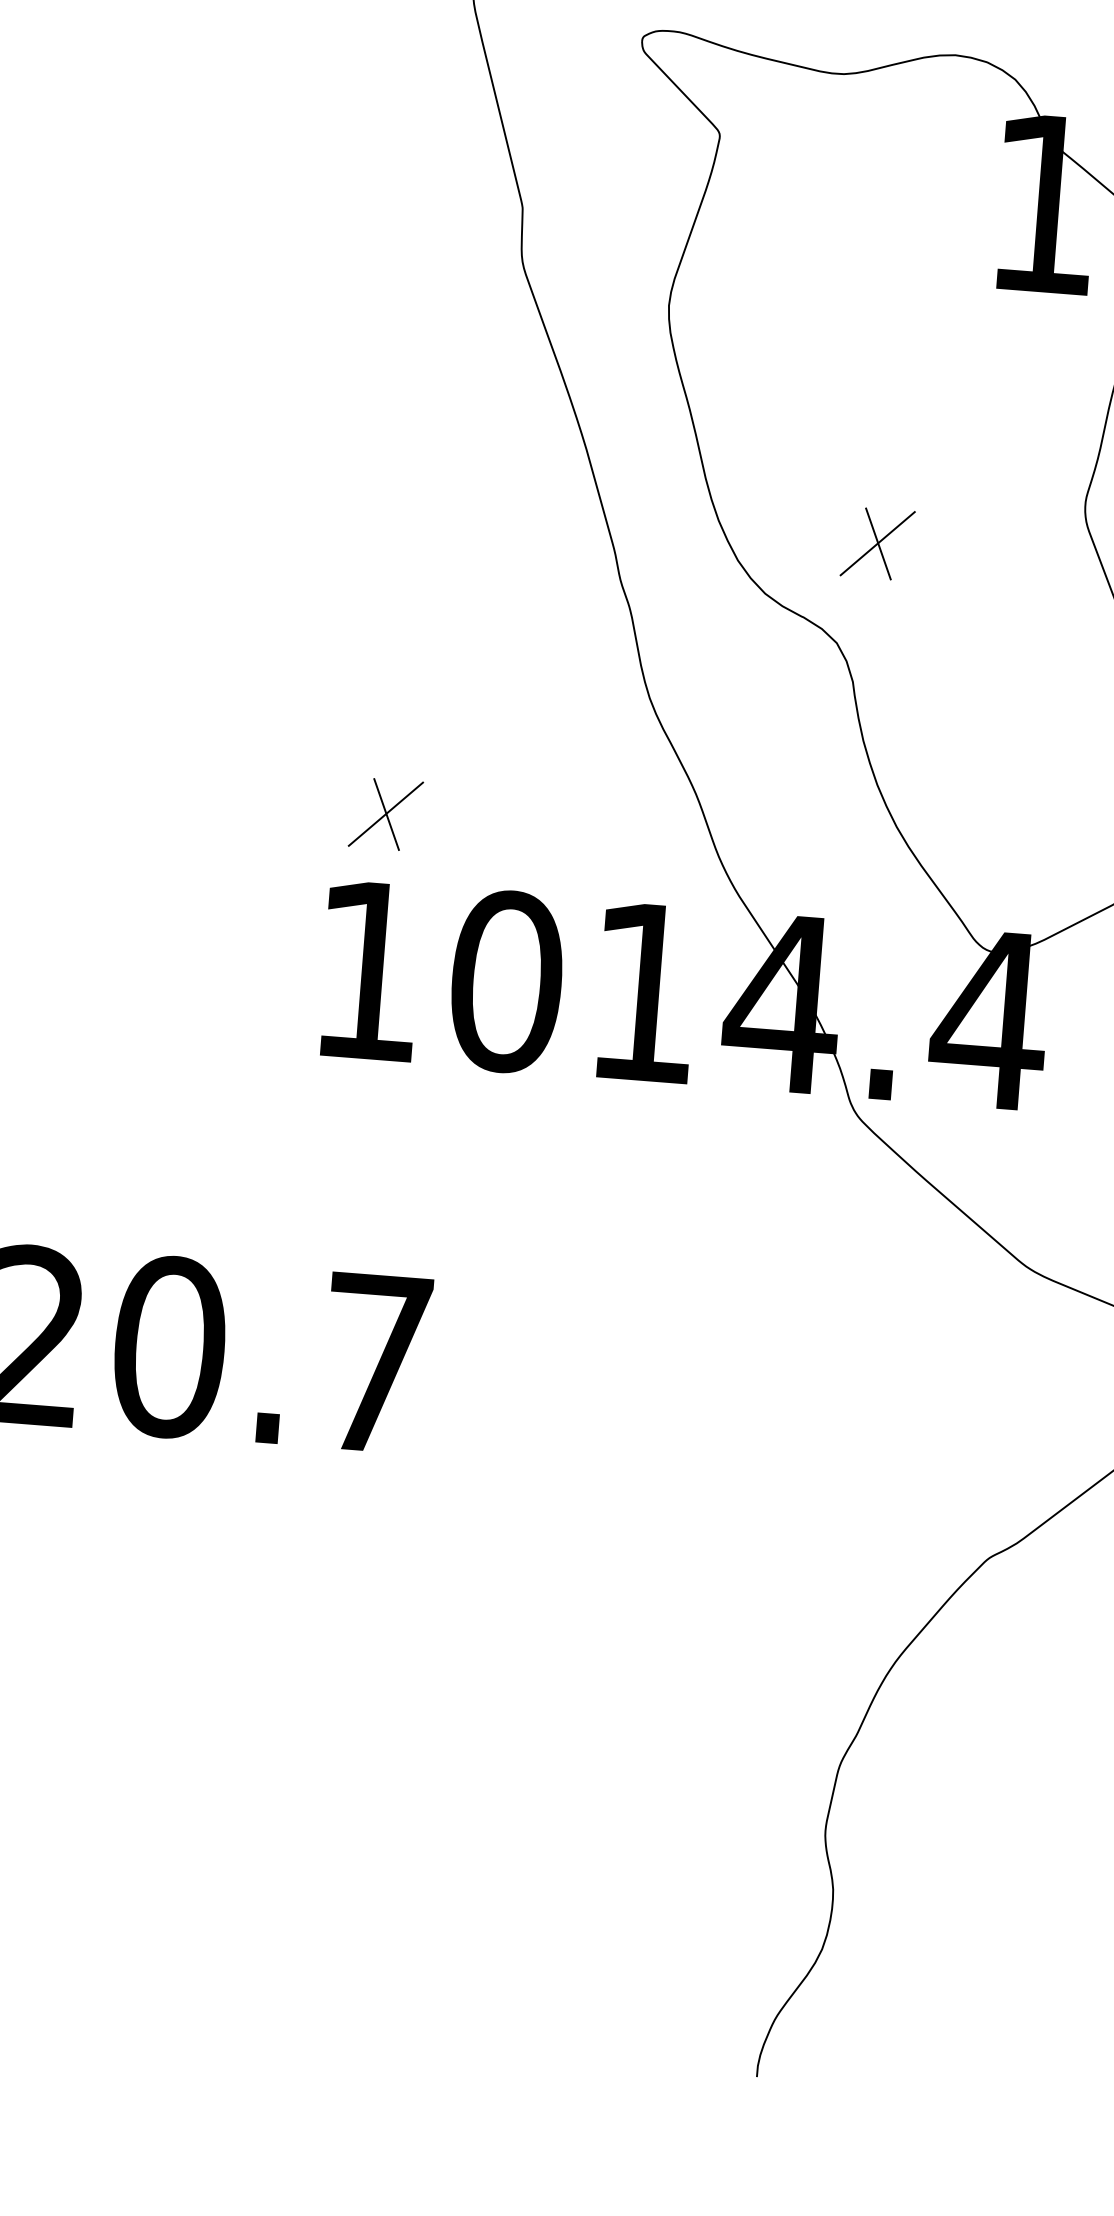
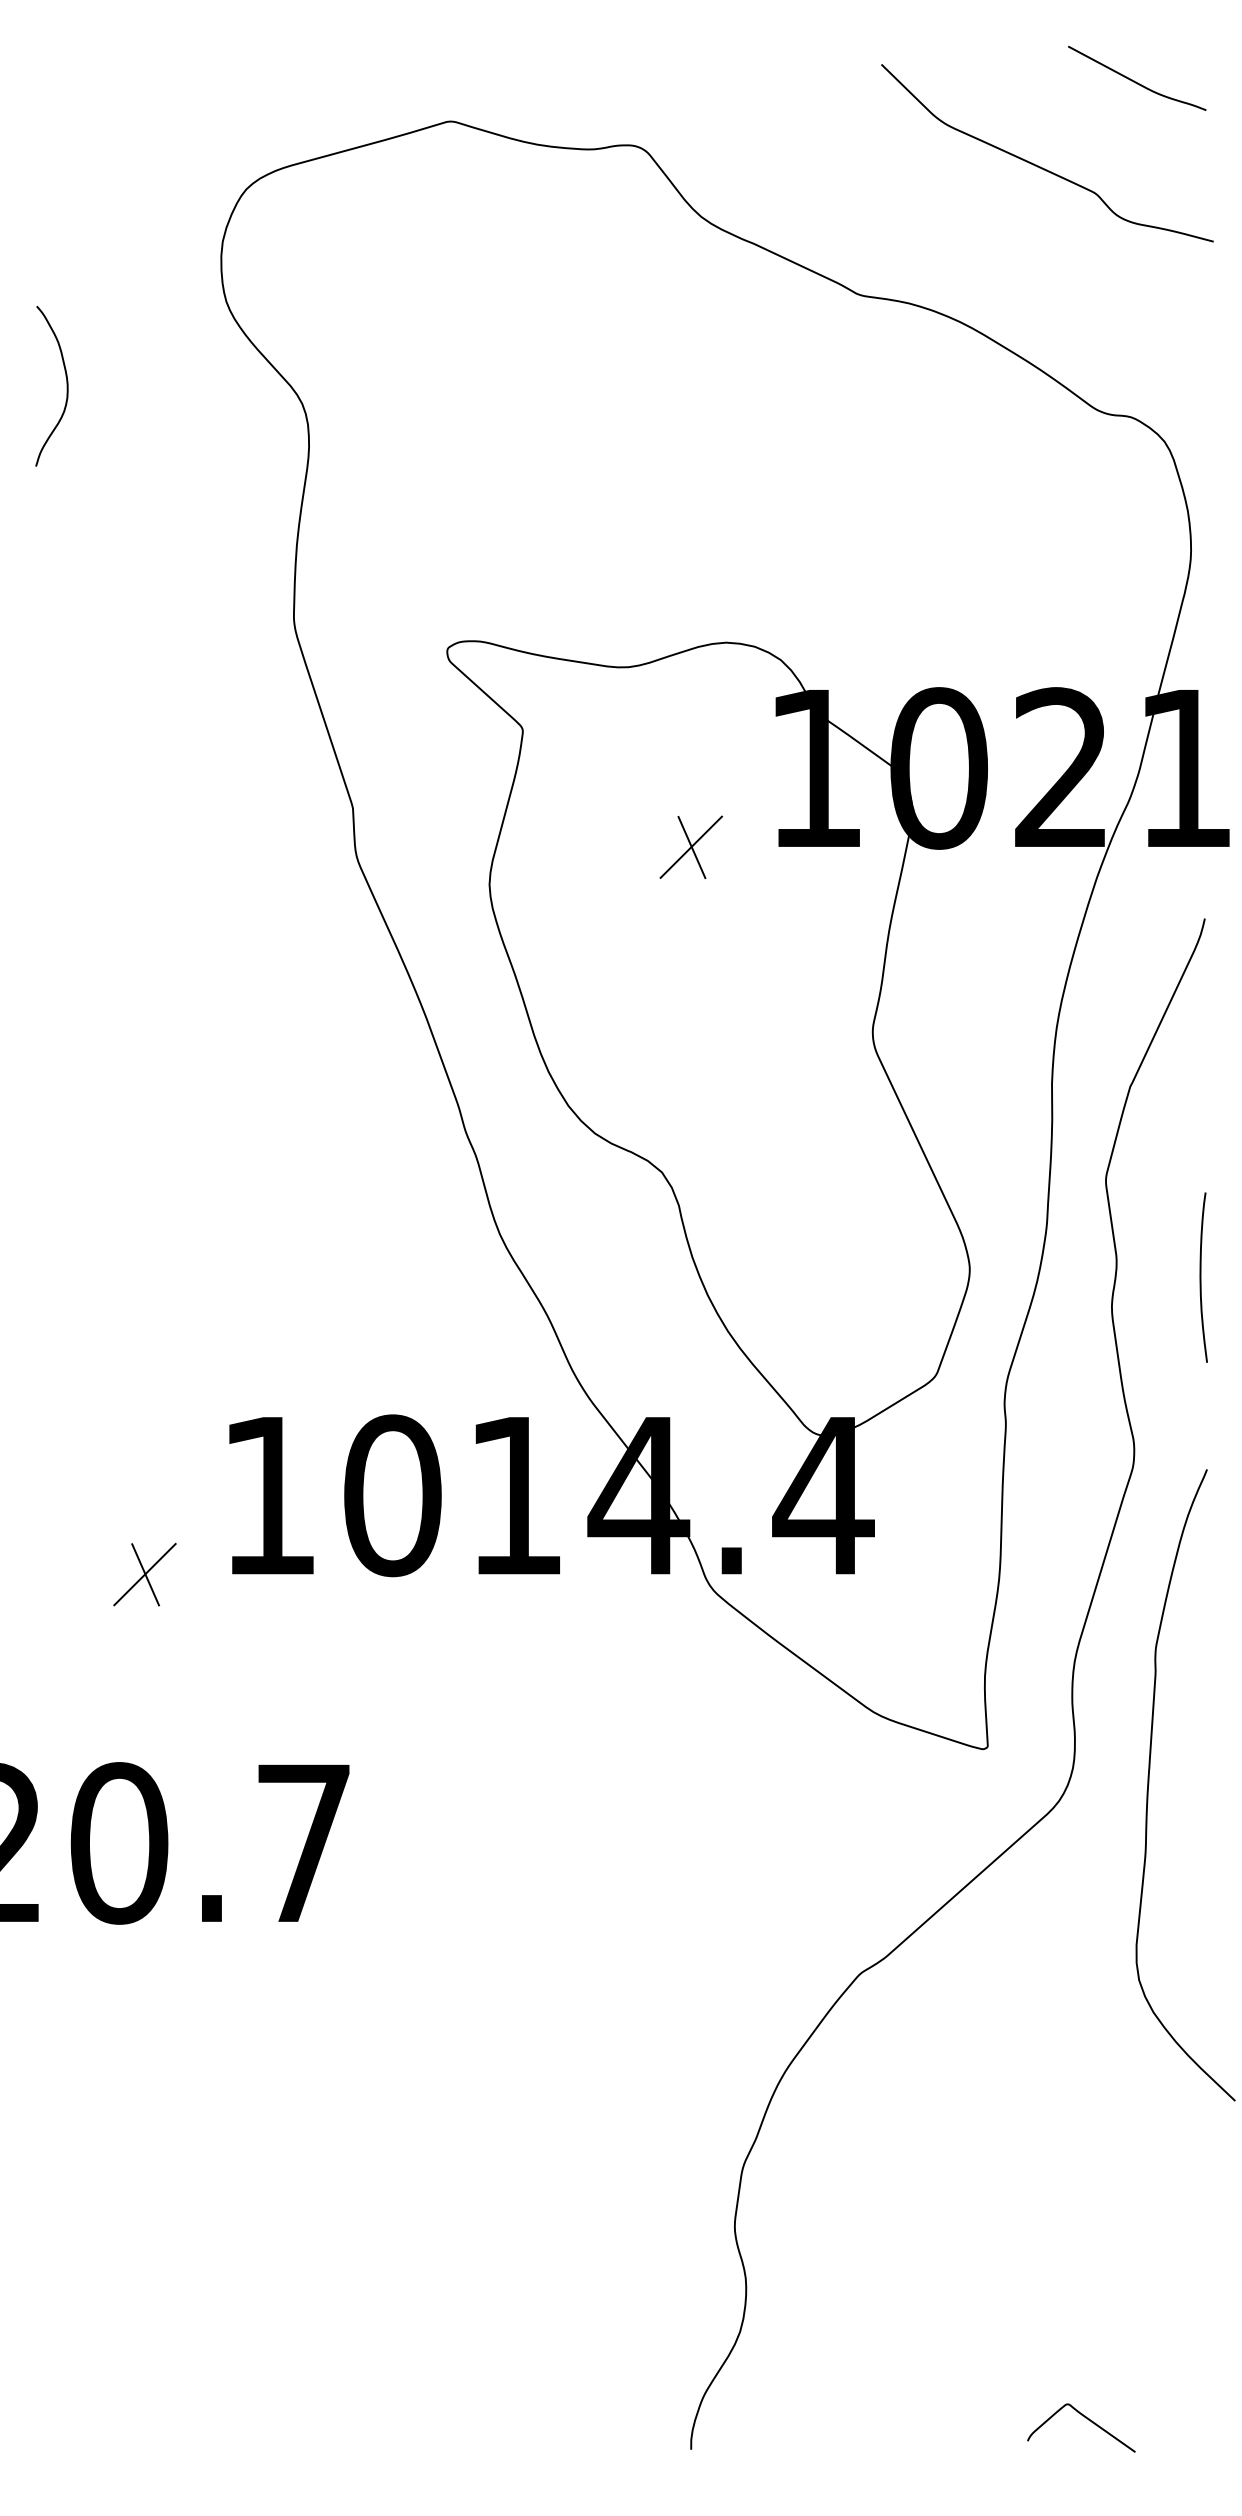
part: (876, 542) -> (690, 846), moved
part: (385, 814) -> (144, 1574), moved

